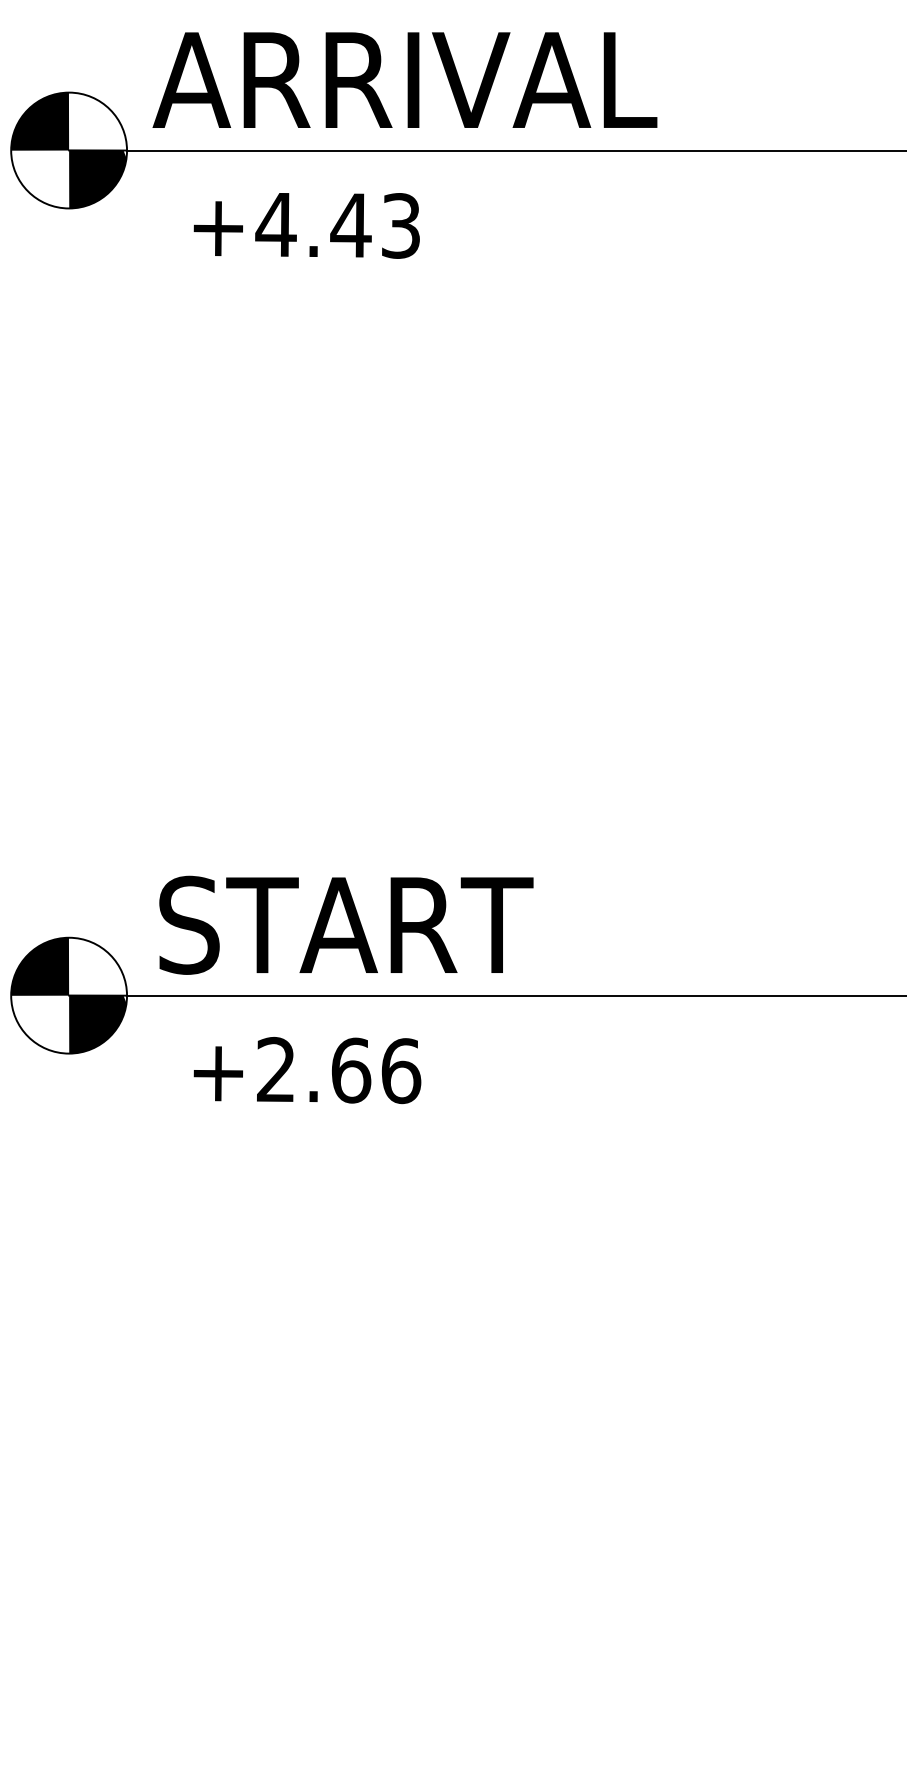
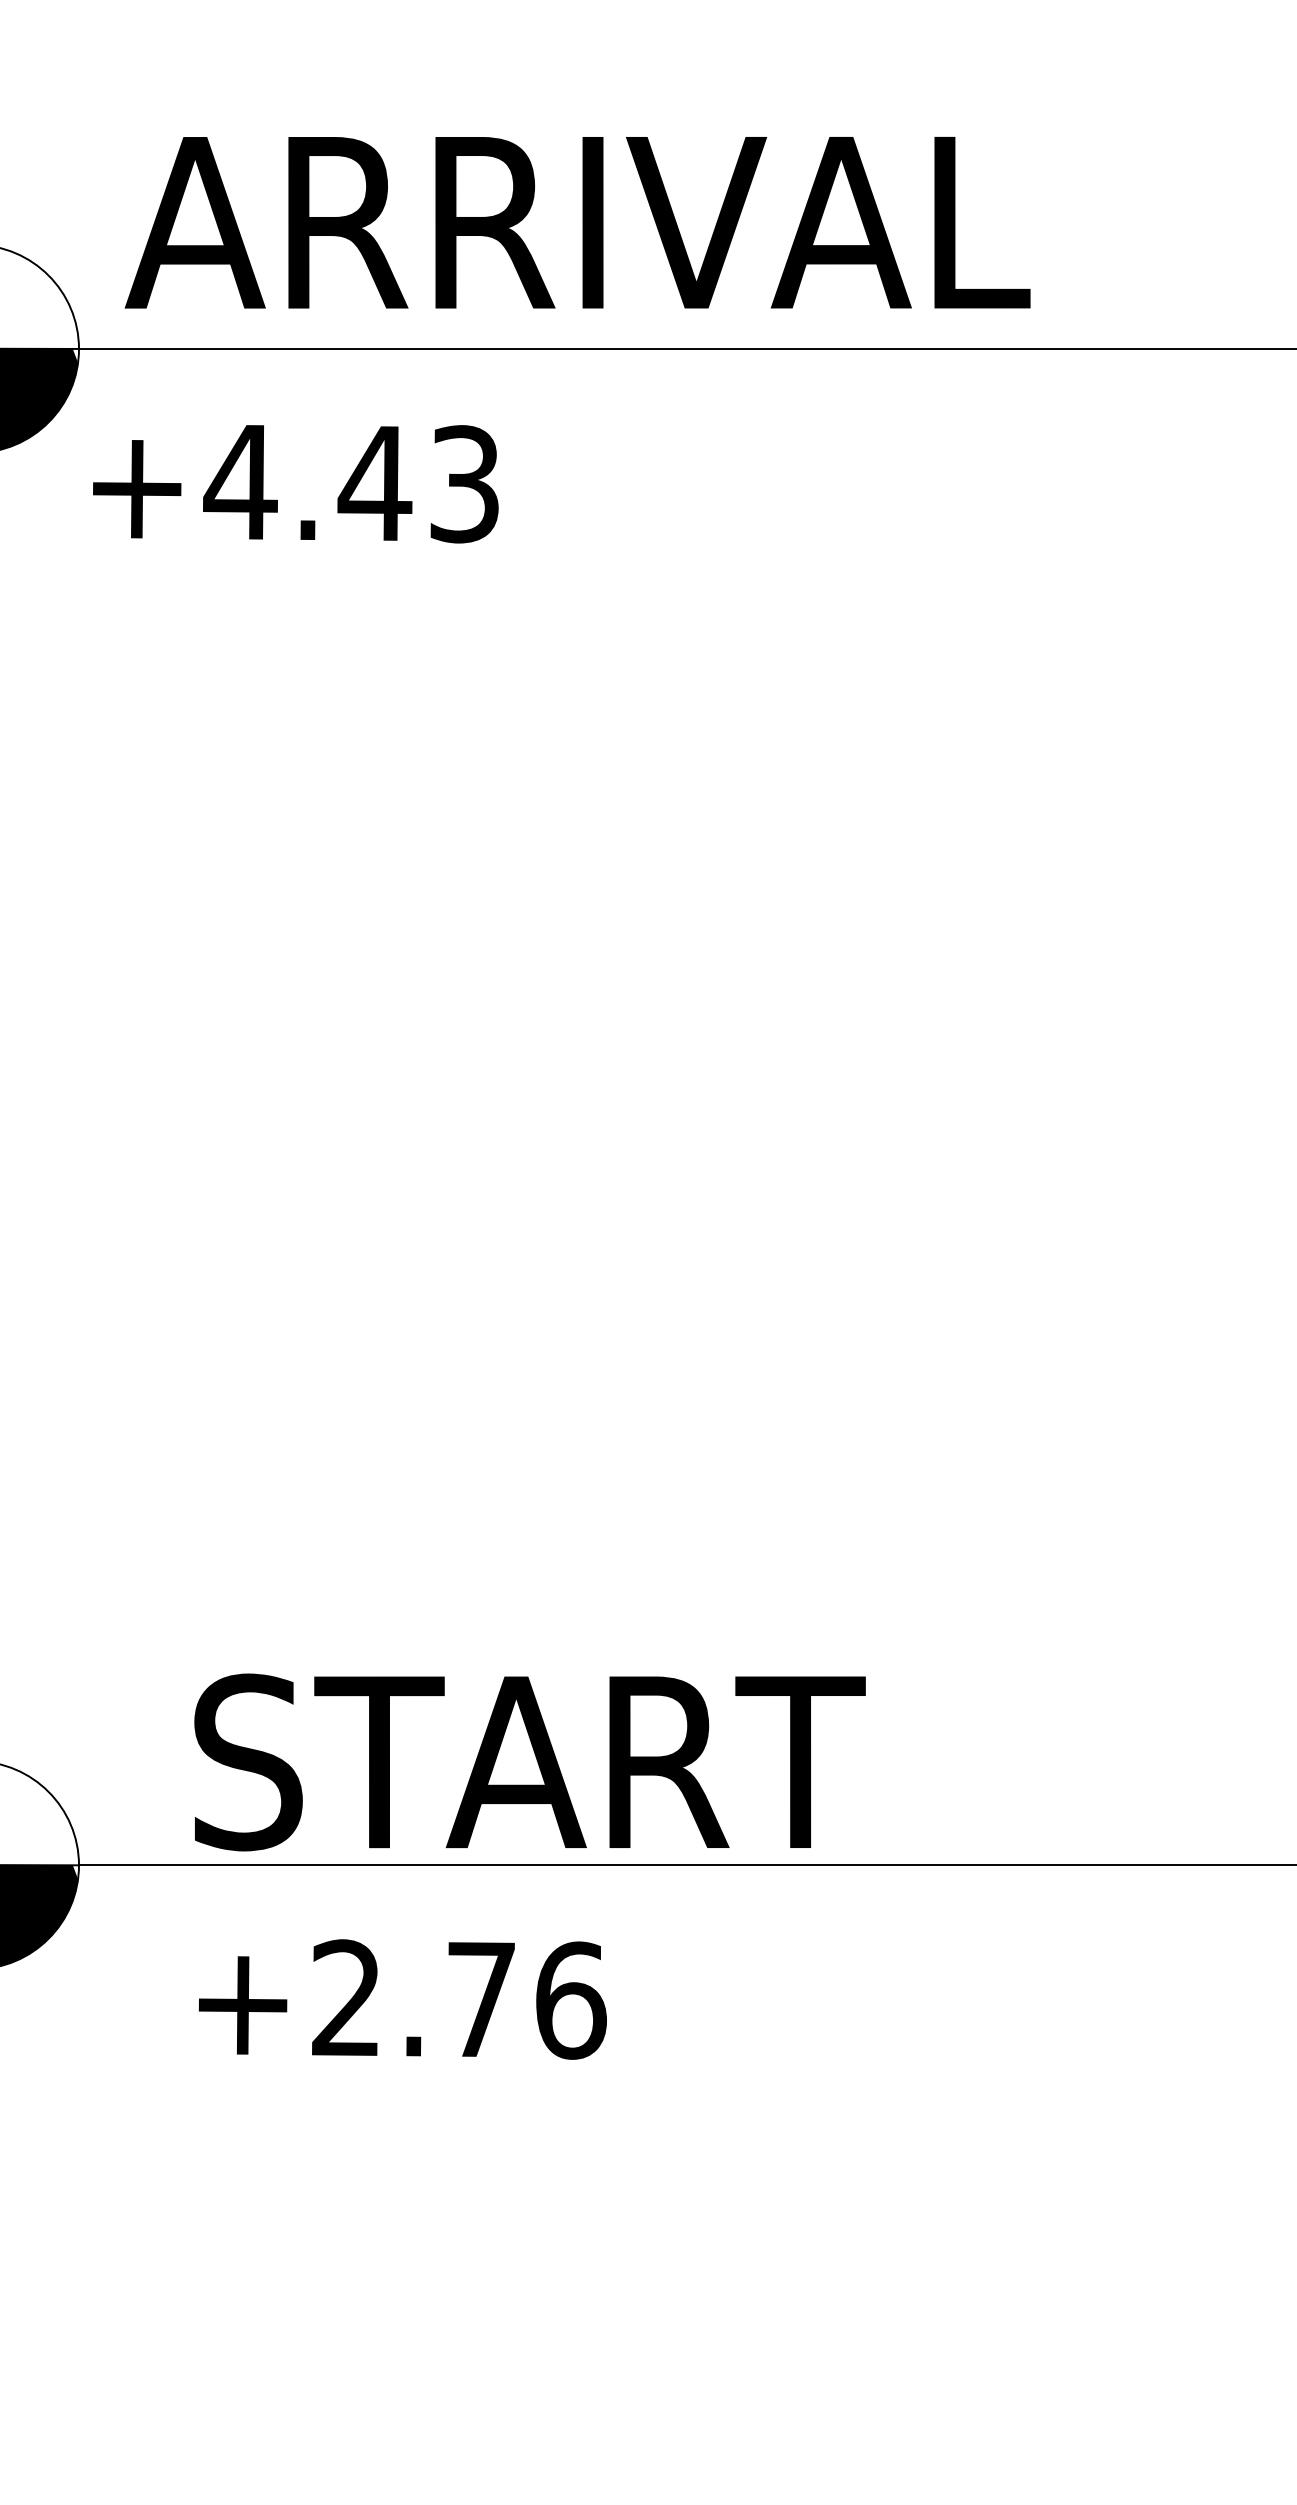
text: (306, 225) -> (295, 483), moved
text: (346, 924) -> (530, 1760), moved
text: (351, 1070) -> (481, 1999), +2.66 -> +2.76

